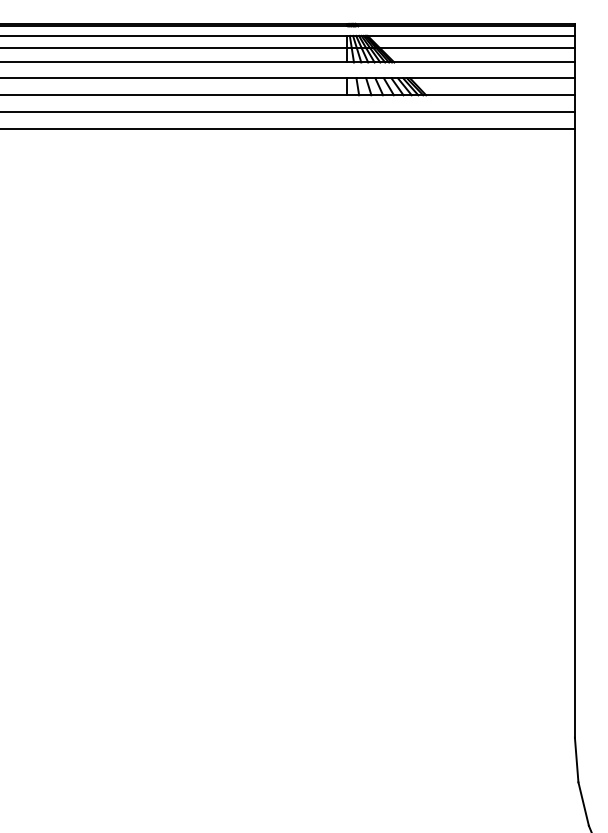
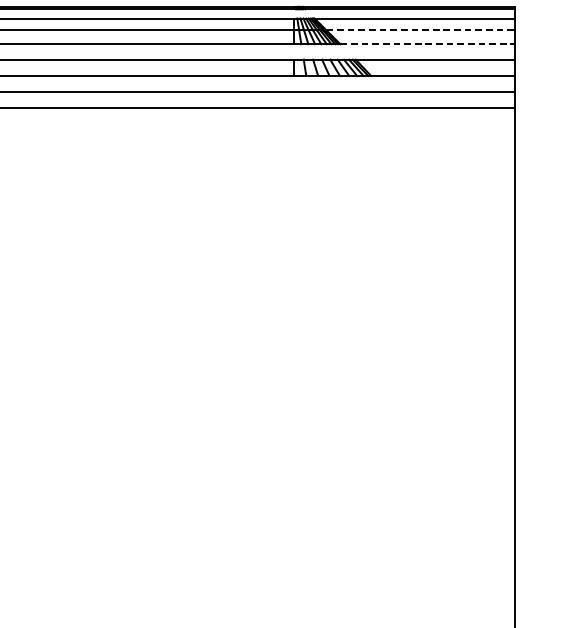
line: (477, 48) -> (420, 30), solid -> dashed
line: (485, 62) -> (428, 44), solid -> dashed

